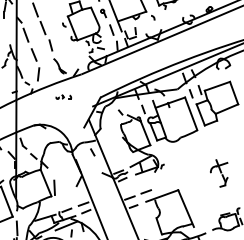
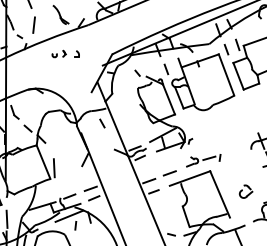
part: (63, 96) -> (65, 53), size x1.43
part: (173, 181) -> (204, 160), added
part: (206, 206) -> (245, 191), added

